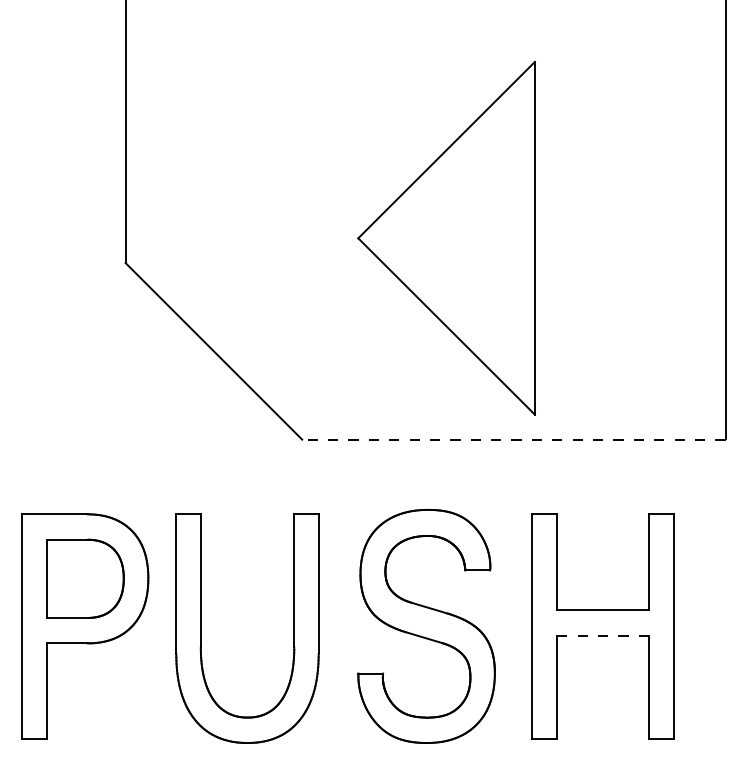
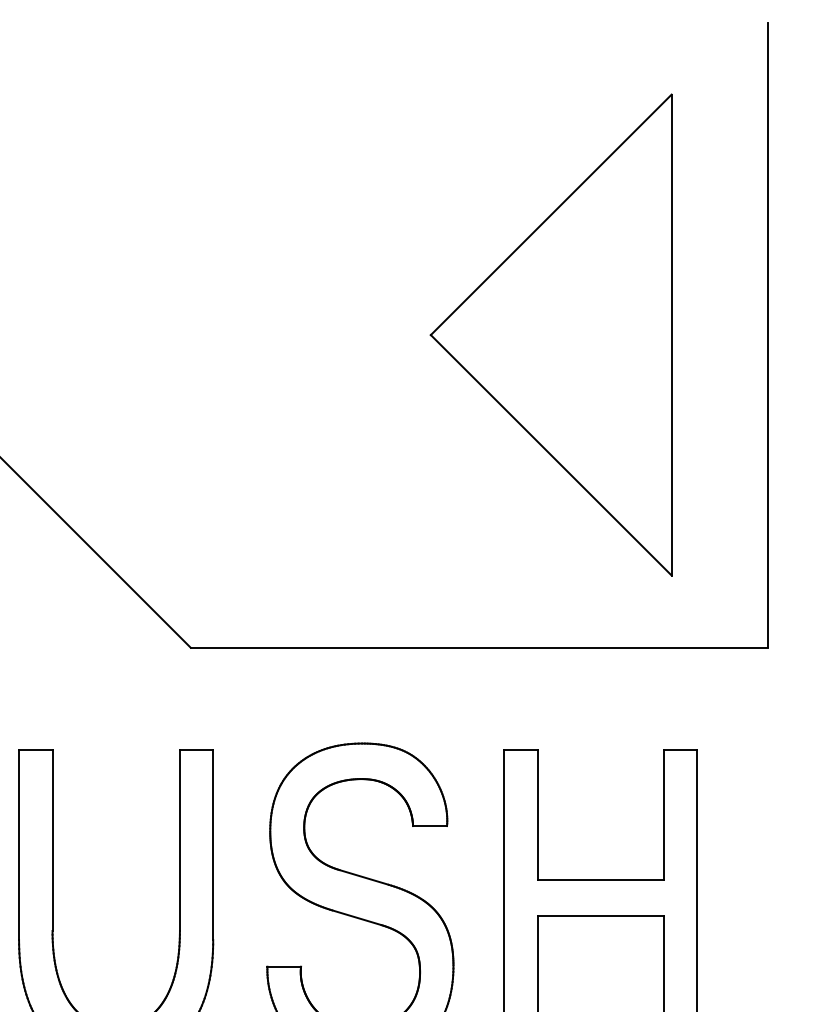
part: (446, 238) -> (551, 335), moved
line: (513, 439) -> (478, 647), dashed -> solid
line: (602, 636) -> (600, 916), dashed -> solid

